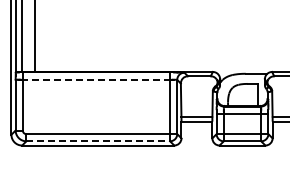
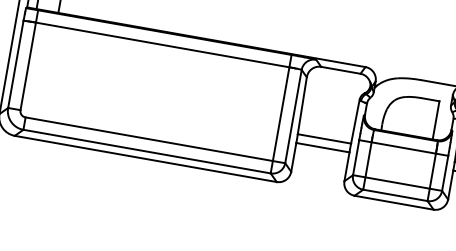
line: (95, 79) -> (161, 44), dashed -> solid
line: (98, 141) -> (147, 152), dashed -> solid

